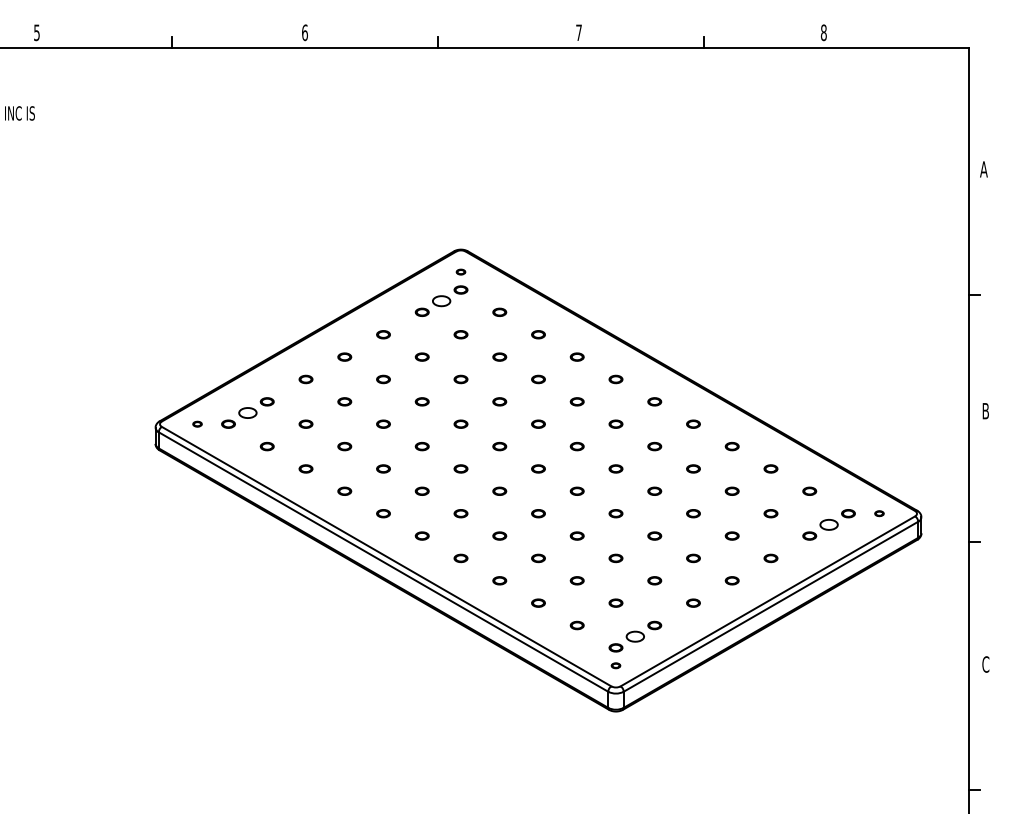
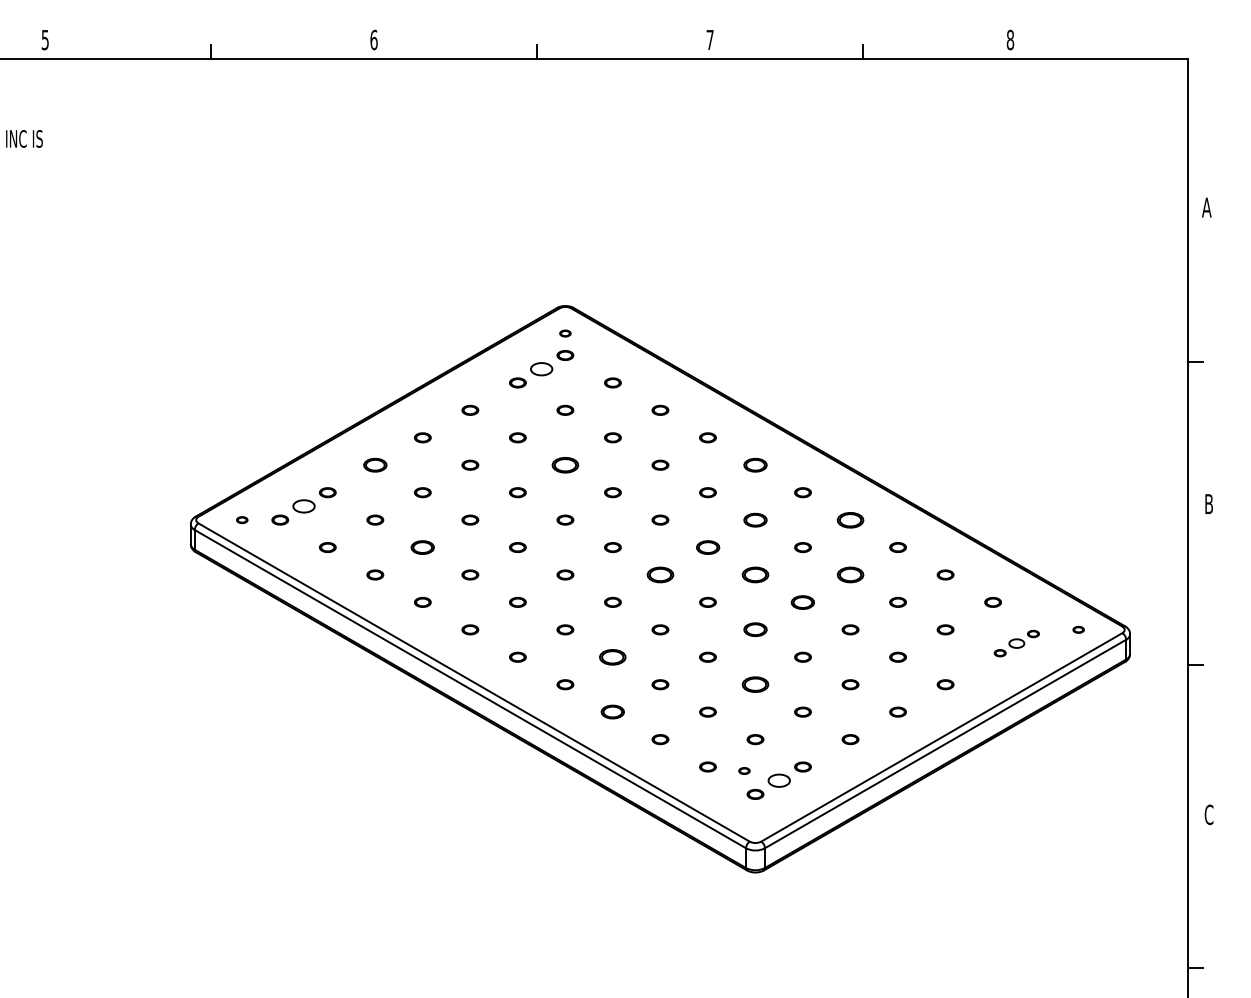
part: (305, 379) -> (374, 465), size x1.4
part: (460, 379) -> (564, 465), size x1.6
part: (615, 379) -> (754, 465), size x1.4
part: (615, 423) -> (754, 519), size x1.4
part: (693, 423) -> (850, 519), size x1.6
part: (344, 446) -> (422, 547), size x1.4
part: (576, 446) -> (707, 547), size x1.4
part: (538, 468) -> (660, 574), size x1.6
part: (615, 468) -> (754, 574), size x1.6
part: (693, 468) -> (850, 574), size x1.6
part: (654, 490) -> (802, 601), size x1.4
part: (615, 513) -> (754, 629), size x1.4
part: (828, 524) -> (1016, 643), size x0.7
part: (499, 535) -> (612, 656), size x1.6
part: (615, 558) -> (754, 684), size x1.6
part: (499, 580) -> (612, 711), size x1.4
part: (615, 665) -> (743, 770), moved

